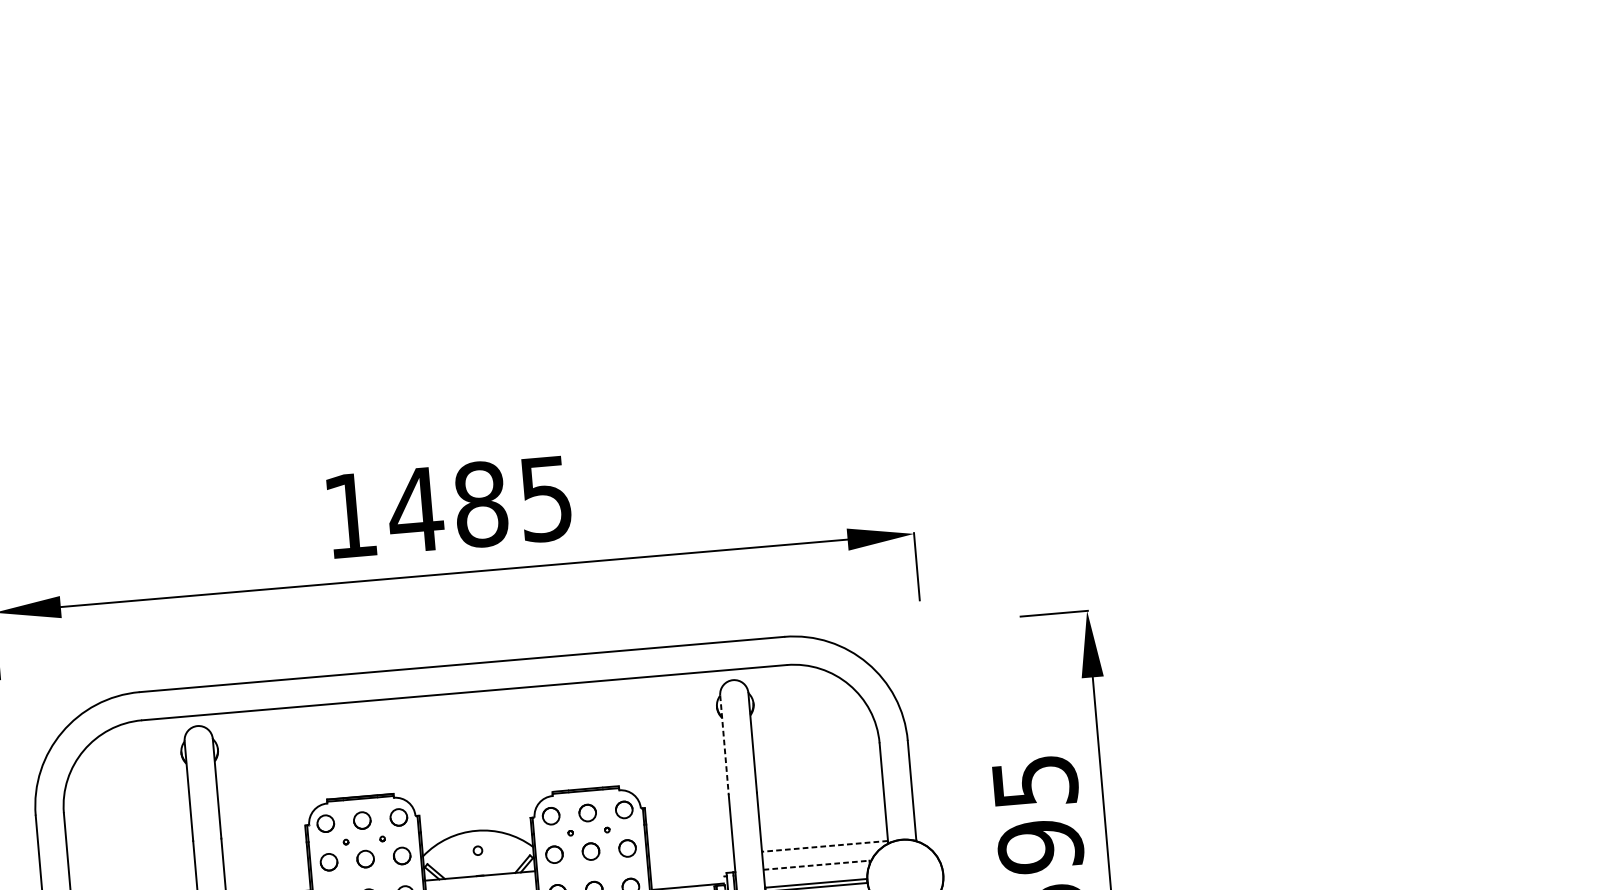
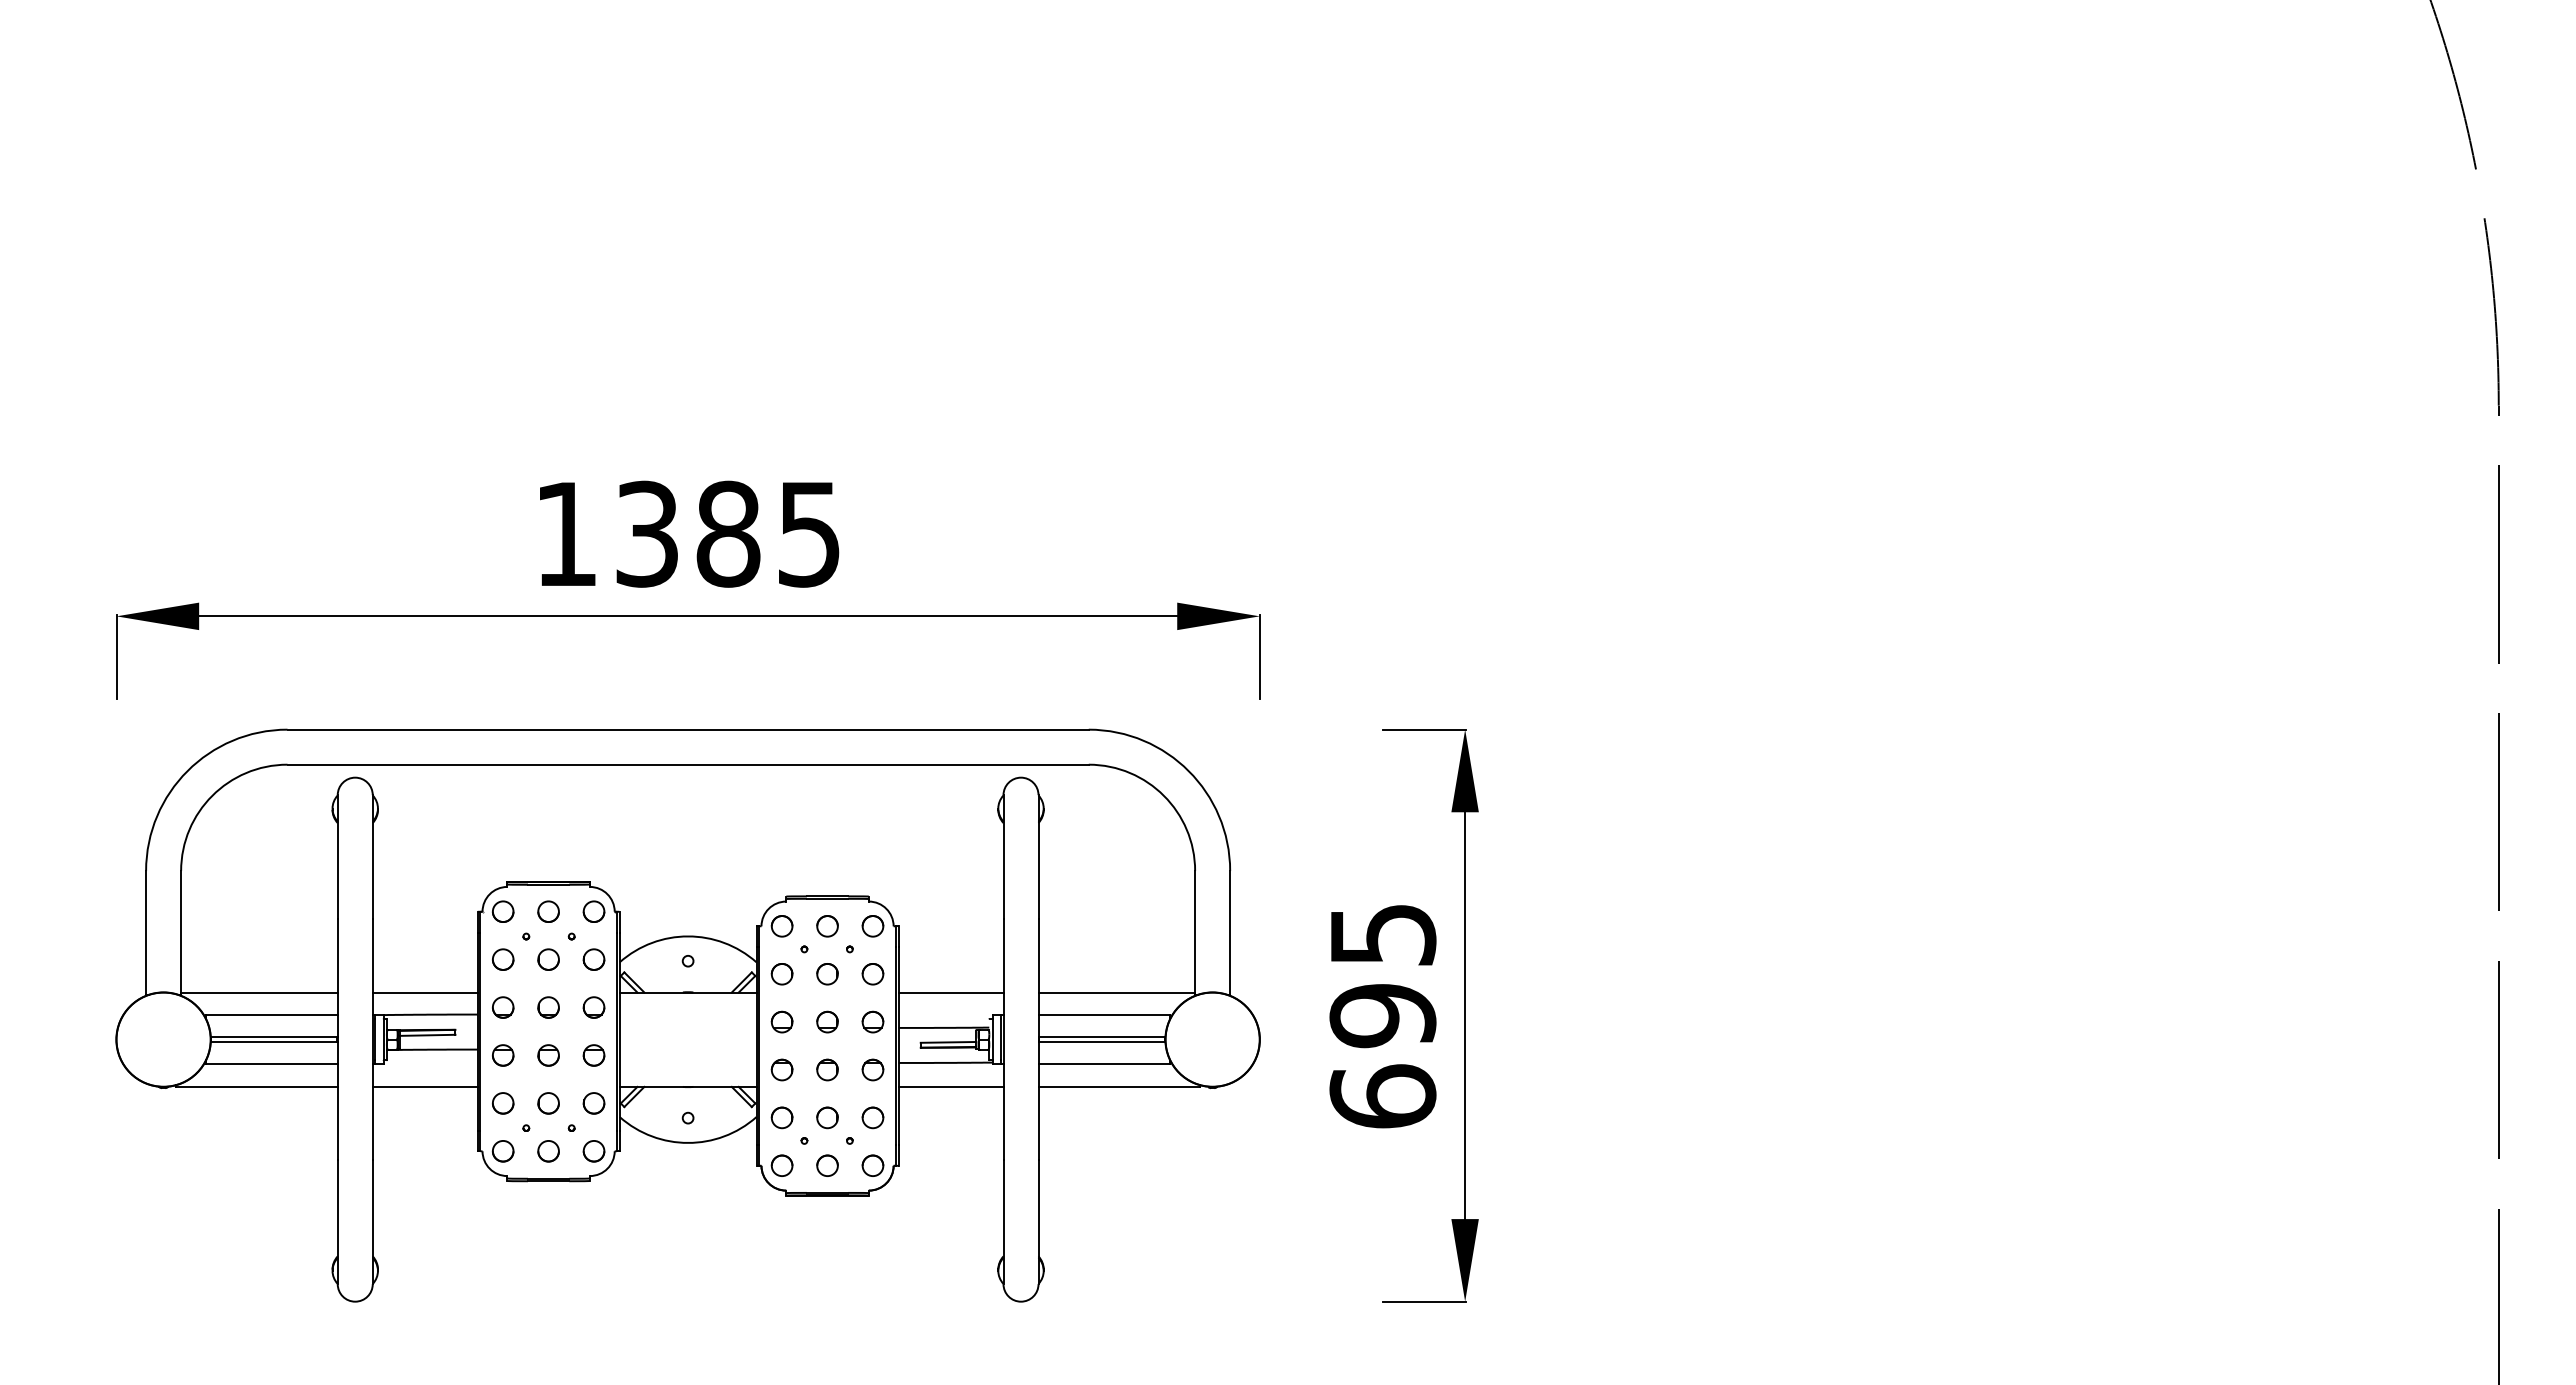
text: (414, 509) -> (646, 533), 1485 -> 1385
line: (724, 745) -> (1003, 857), dashed -> solid
line: (824, 846) -> (1116, 992), dashed -> solid
line: (691, 857) -> (950, 992), added
line: (816, 864) -> (1104, 1014), dashed -> solid

